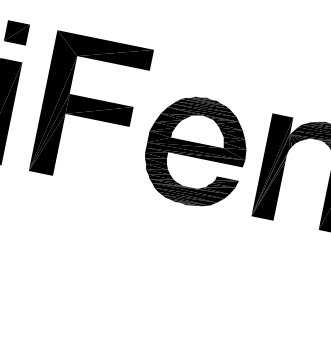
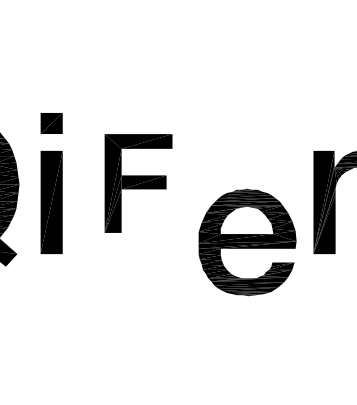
part: (91, 110) -> (138, 183), size x0.7
part: (196, 151) -> (247, 242), moved

